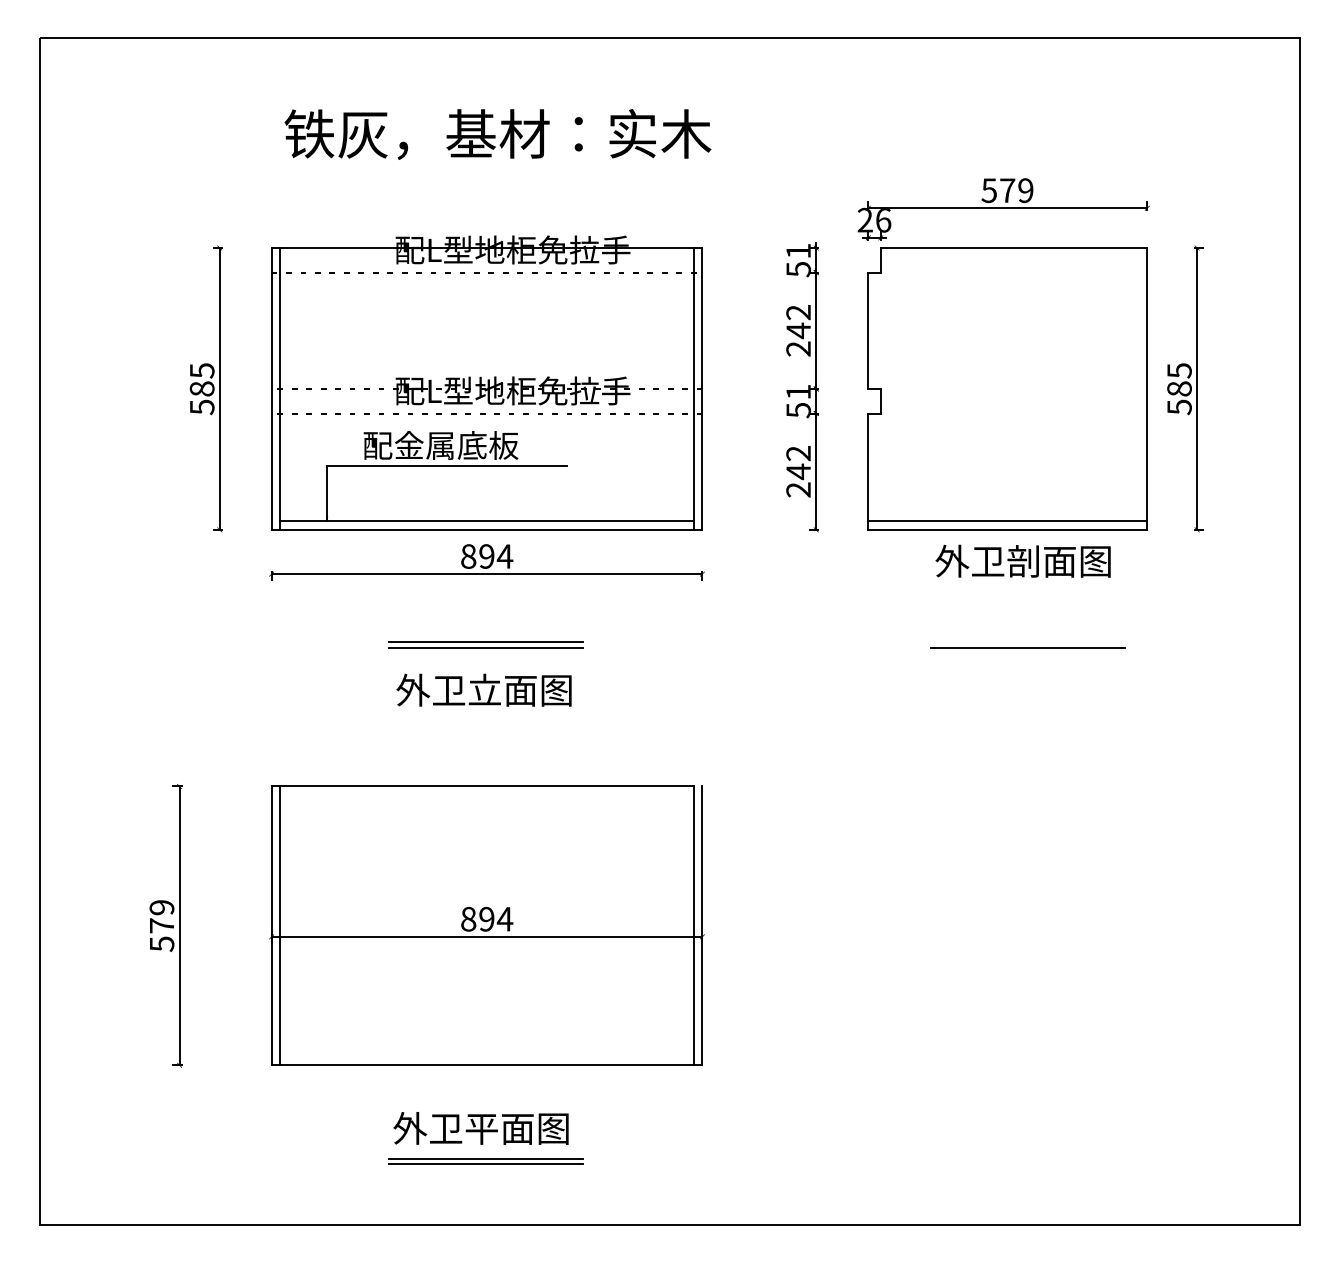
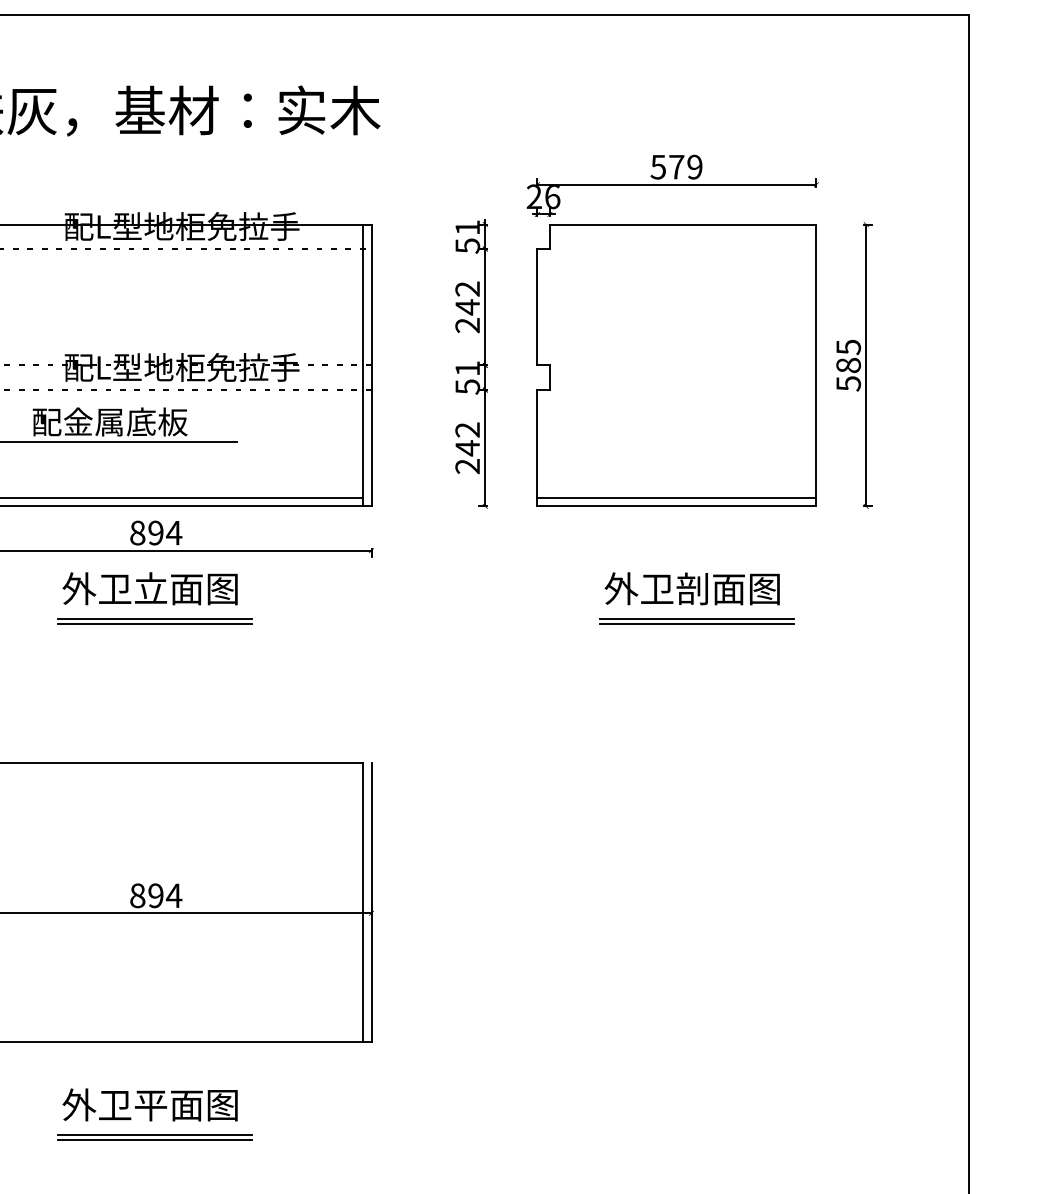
text: (1022, 560) -> (691, 588), moved
line: (1028, 642) -> (697, 619), added
text: (483, 689) -> (149, 588), moved

